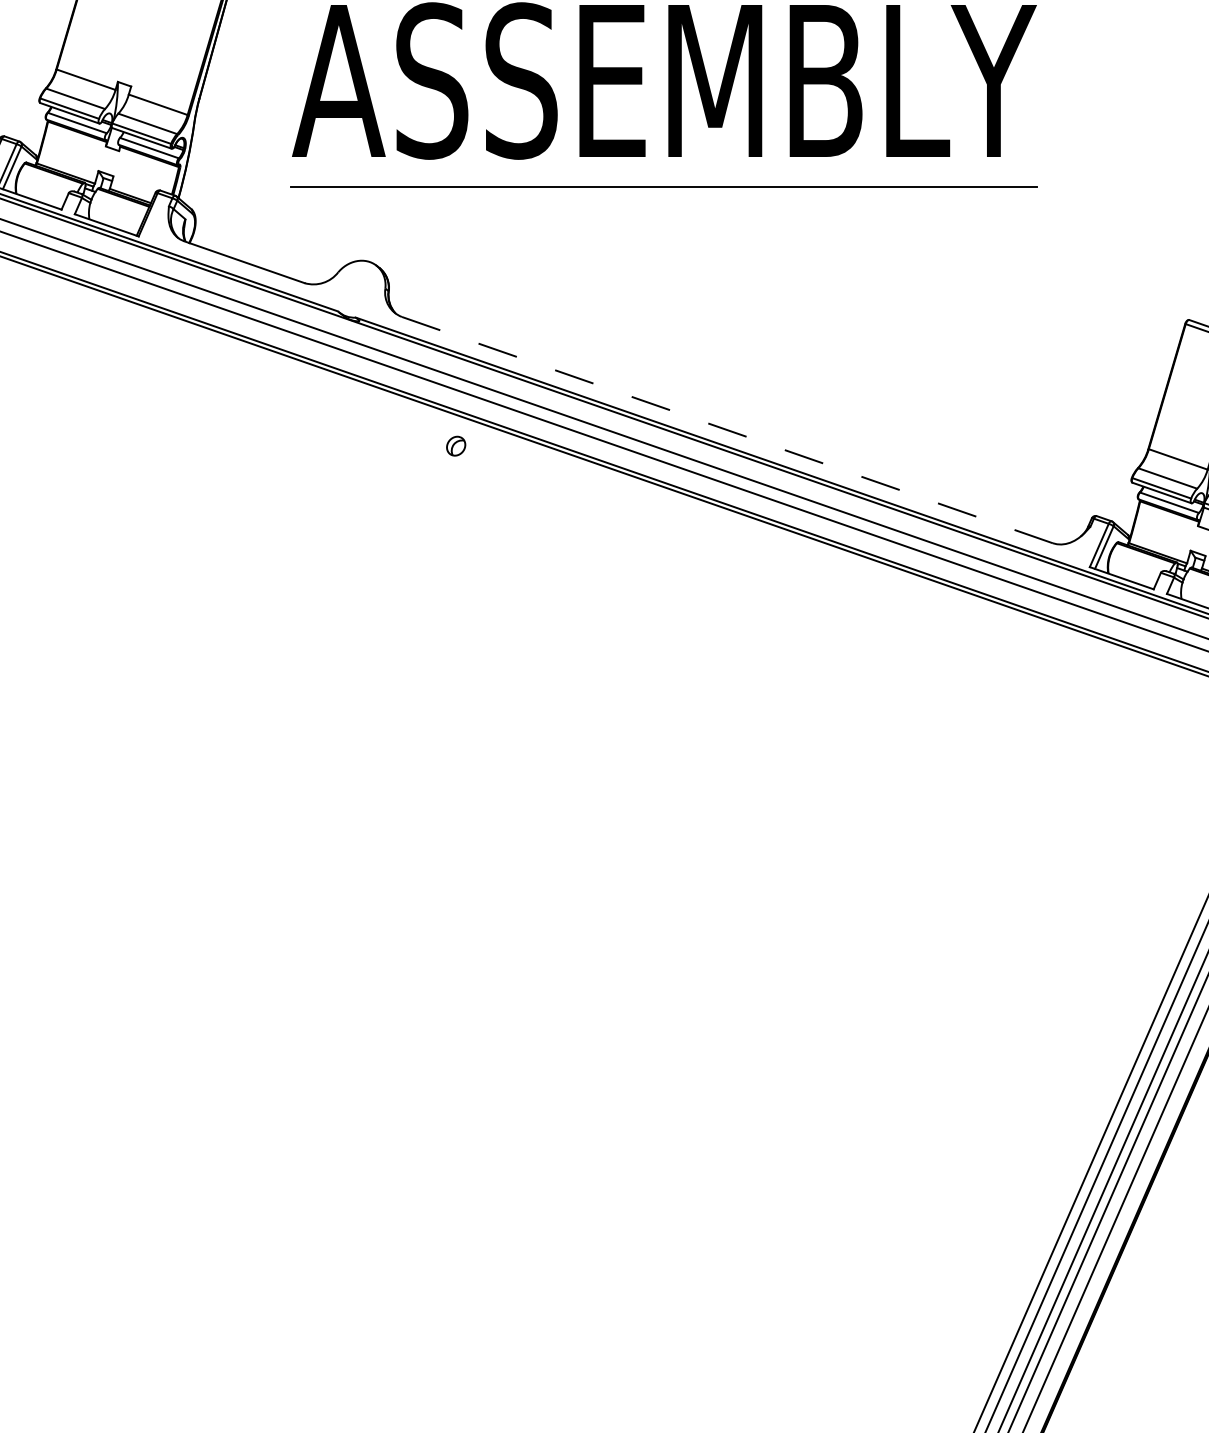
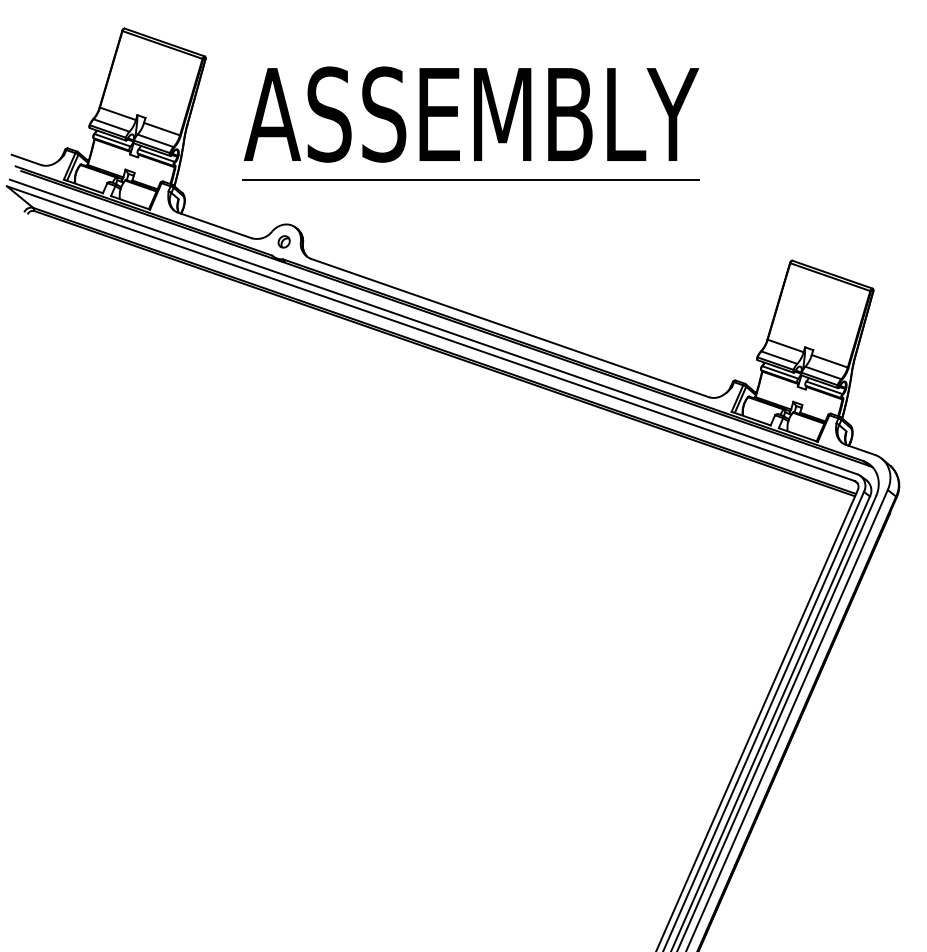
line: (728, 430) -> (510, 328), dashed -> solid
part: (455, 445) -> (283, 241), moved

